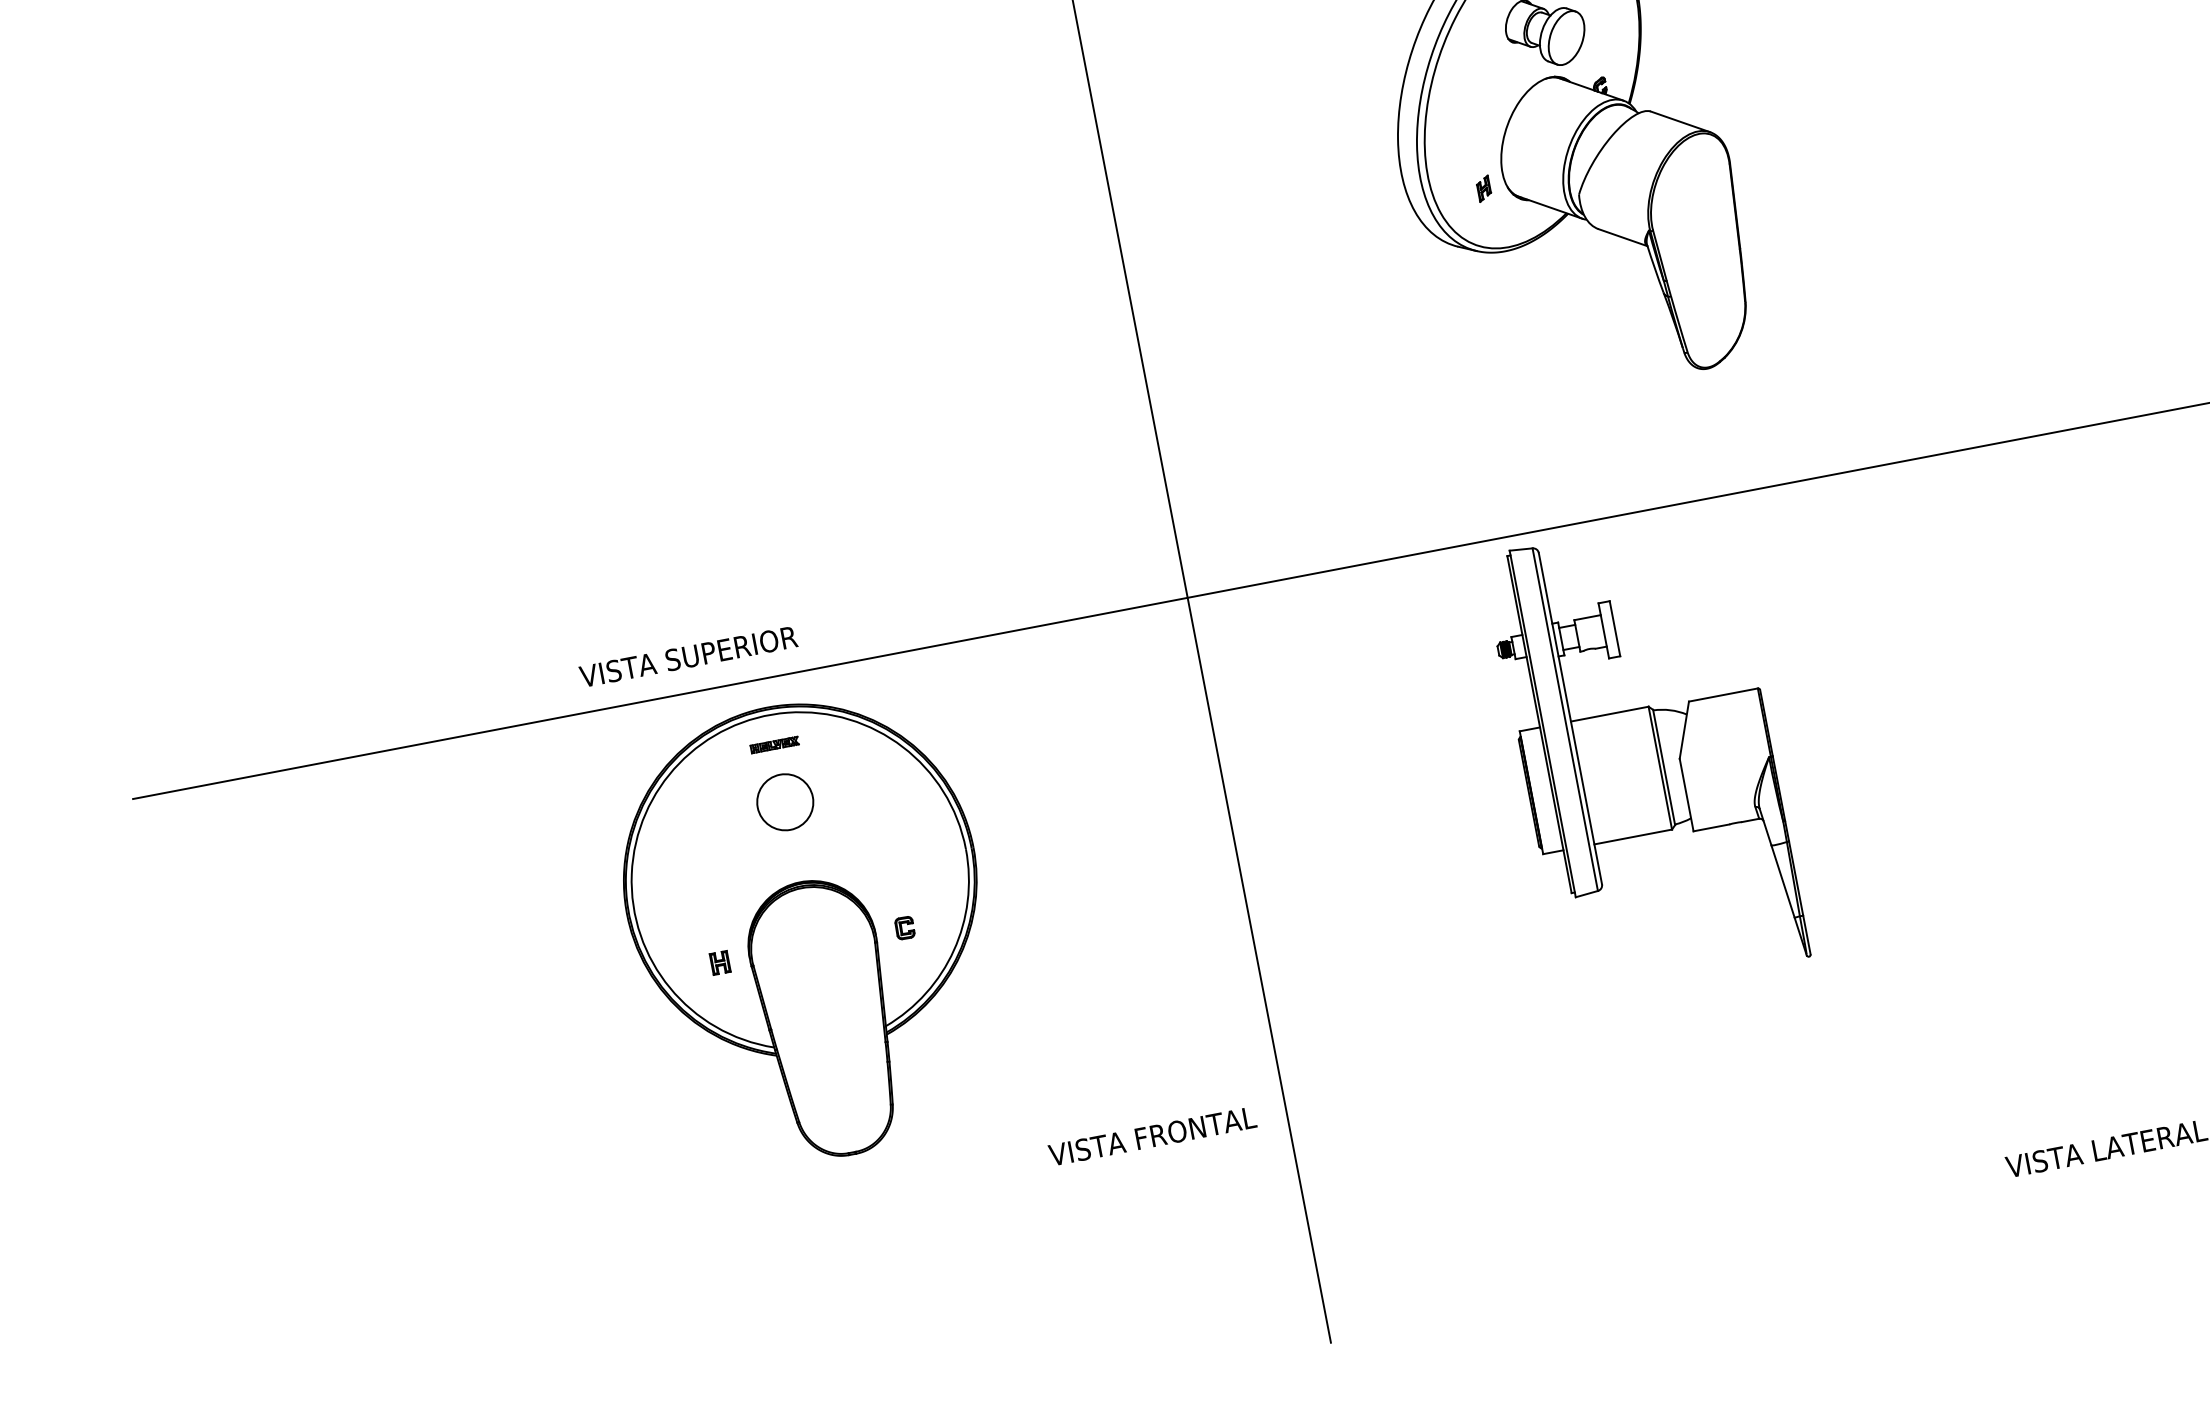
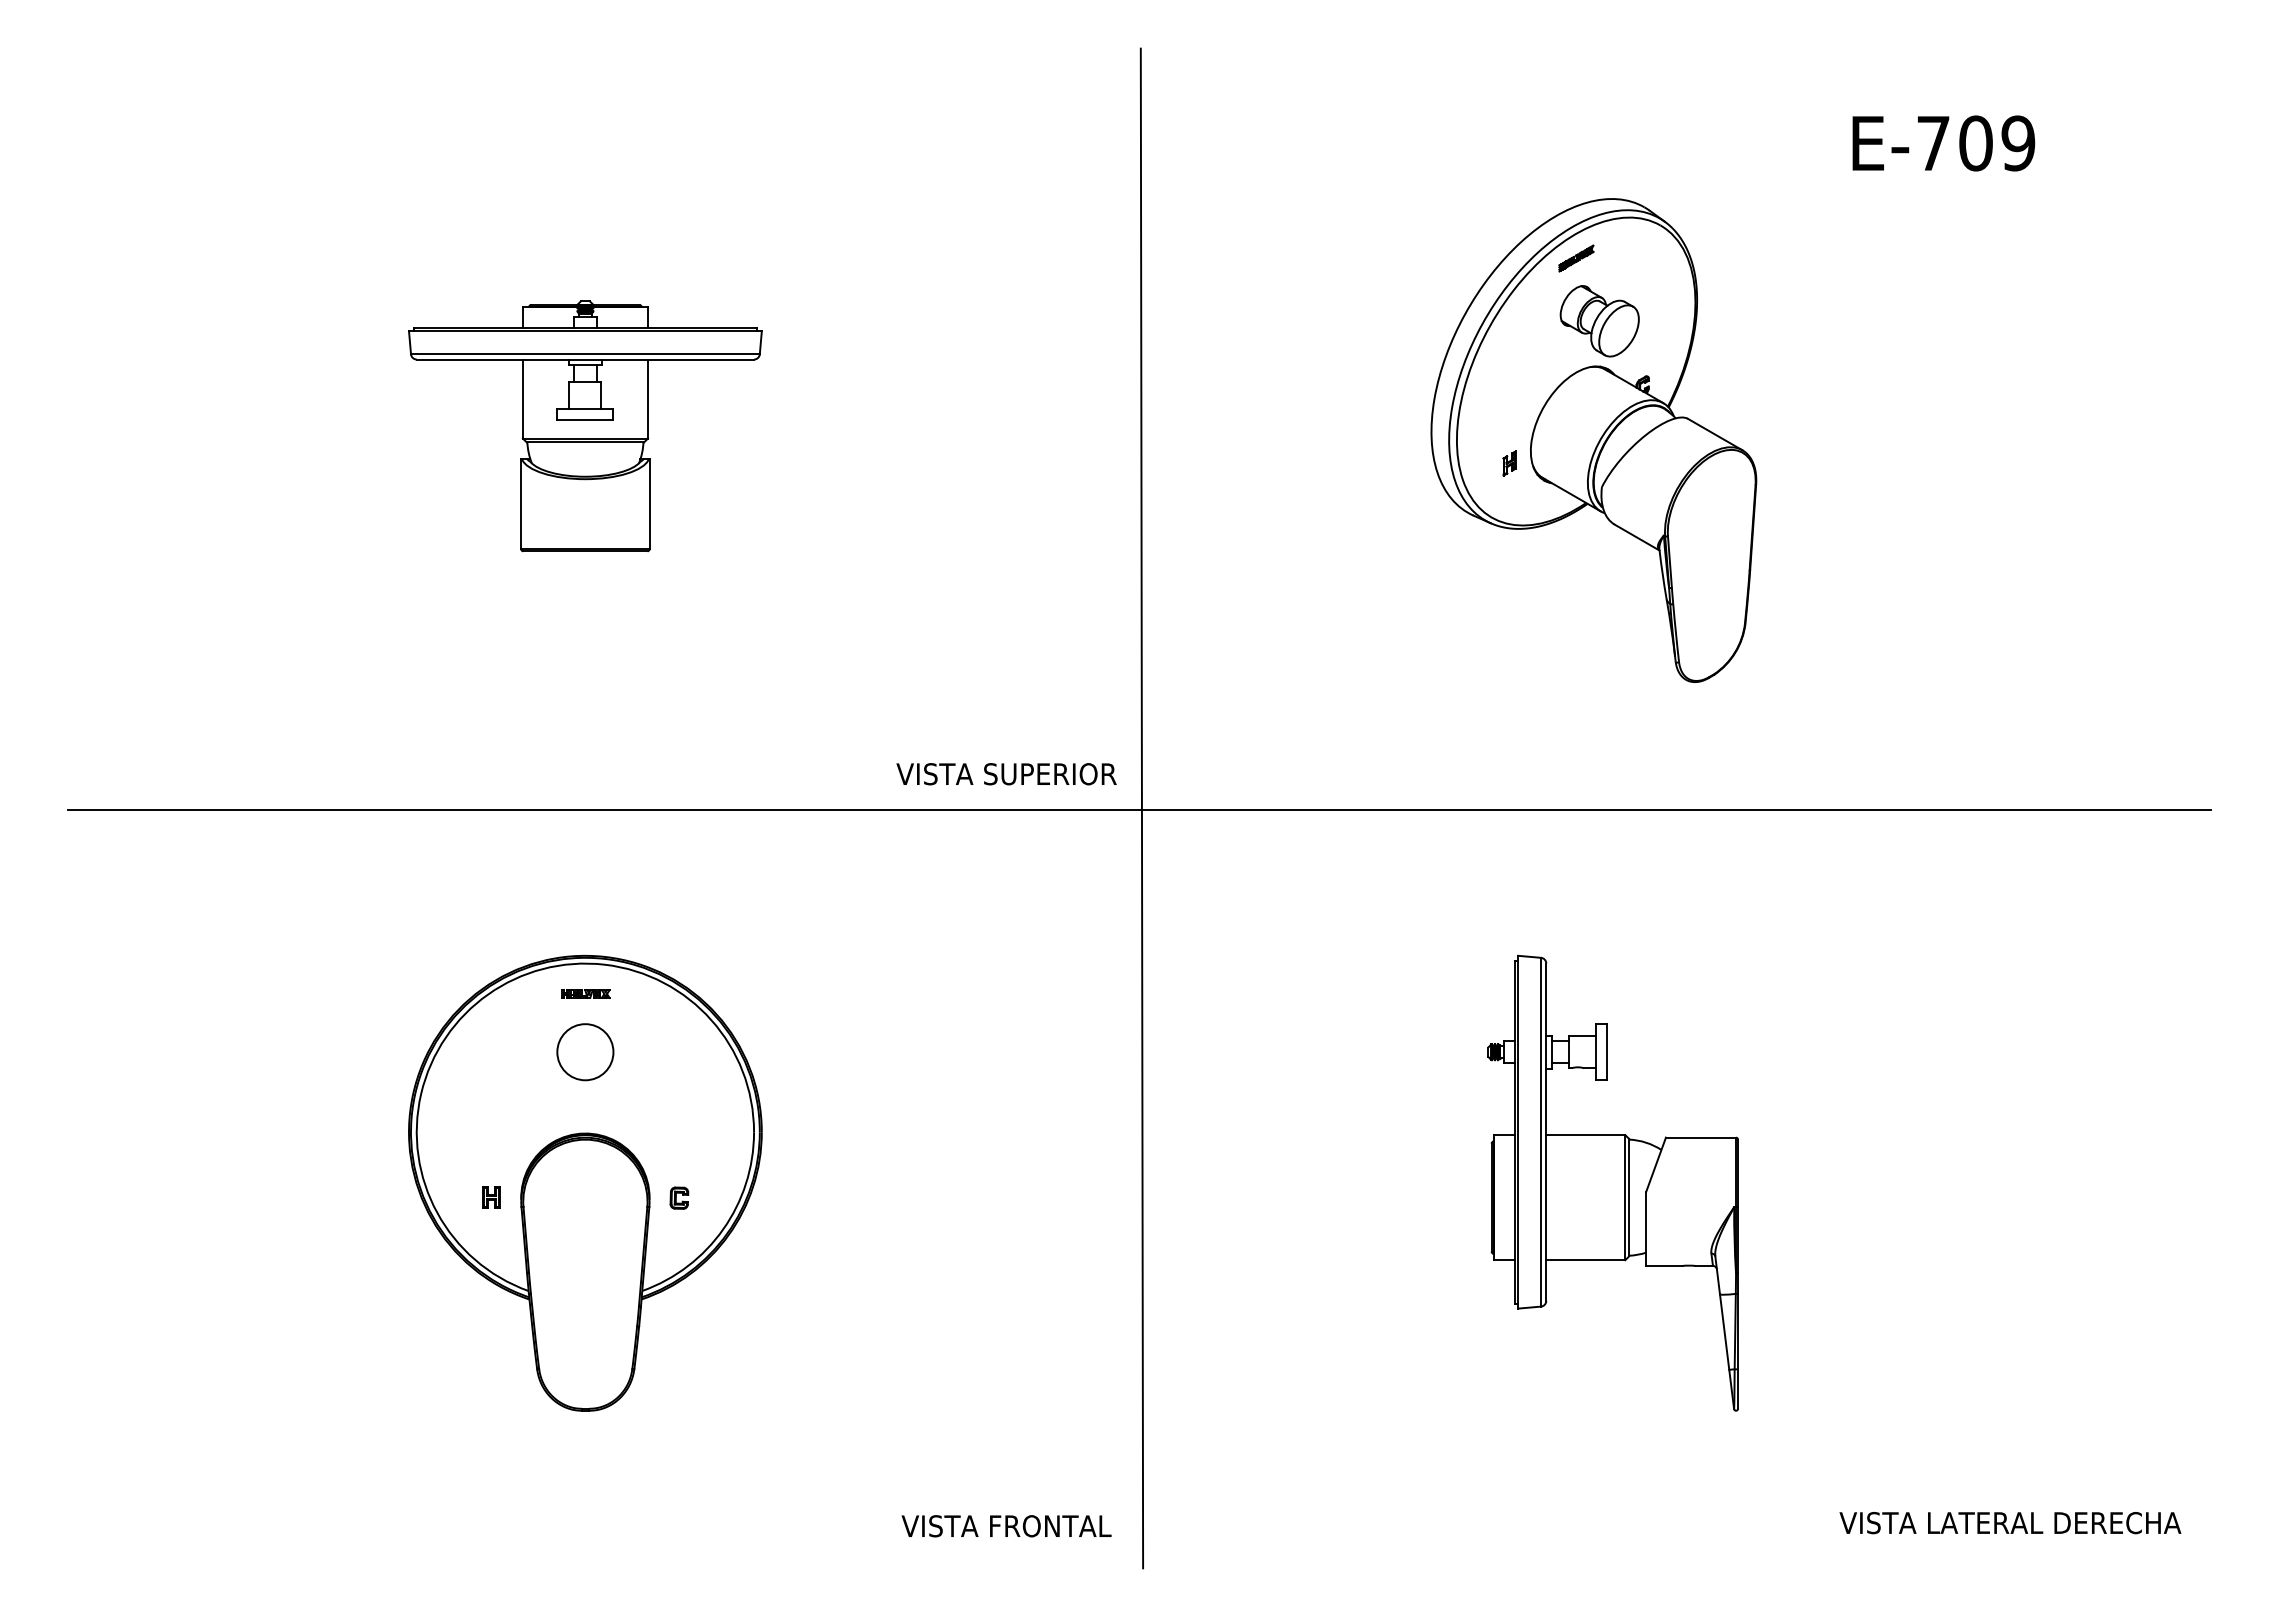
part: (569, 325) -> (585, 426), added
text: (688, 657) -> (1006, 774), moved
part: (1644, 755) -> (1612, 1182), moved
part: (809, 930) -> (585, 1182), moved
text: (1152, 1136) -> (1006, 1526), moved

